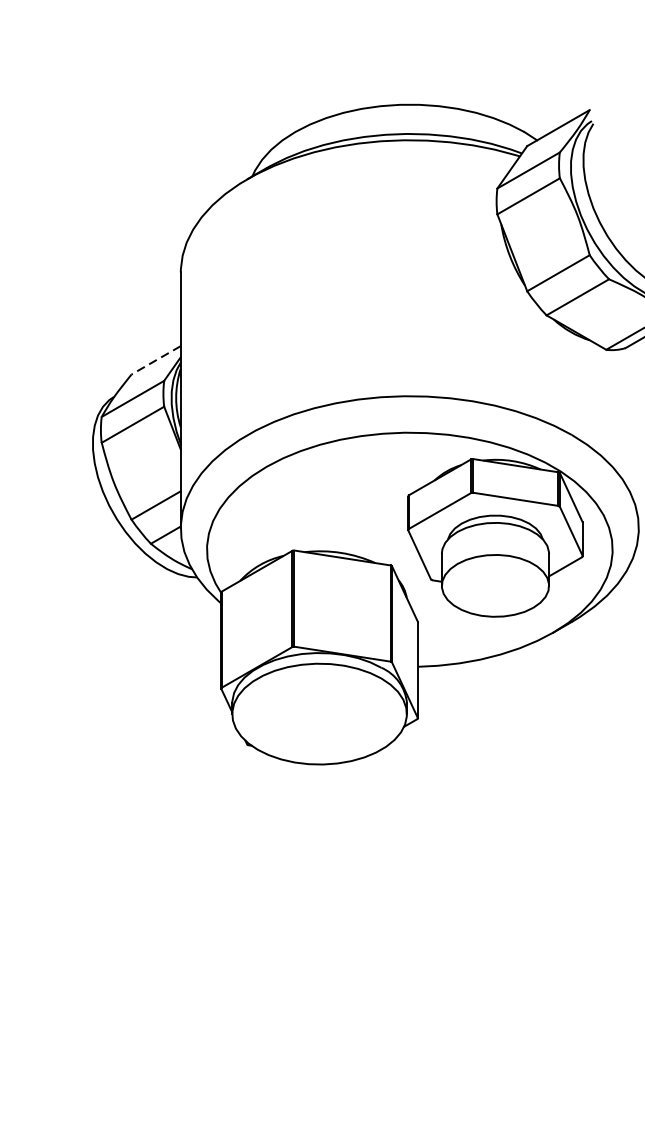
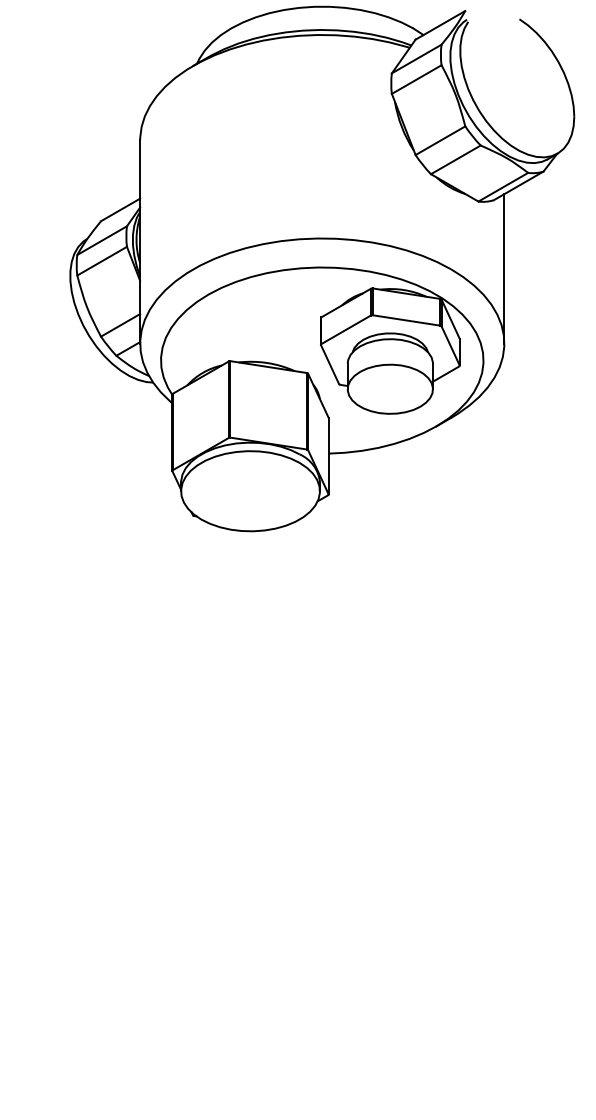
line: (156, 359) -> (120, 209), dashed -> solid
line: (639, 433) -> (504, 268), added

